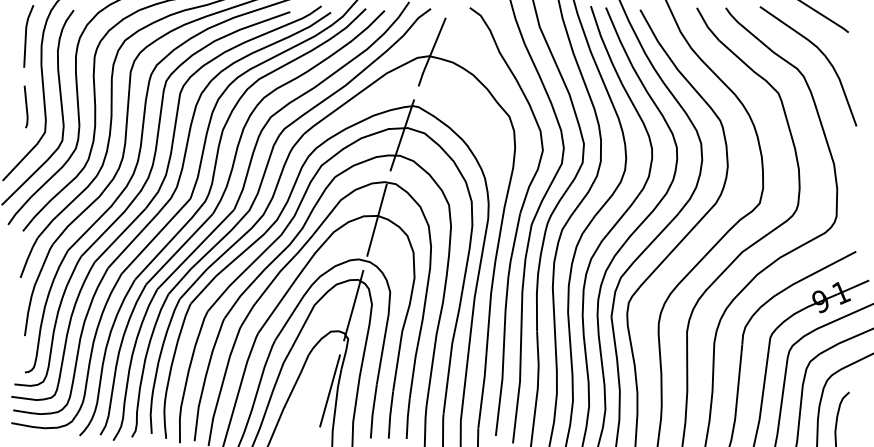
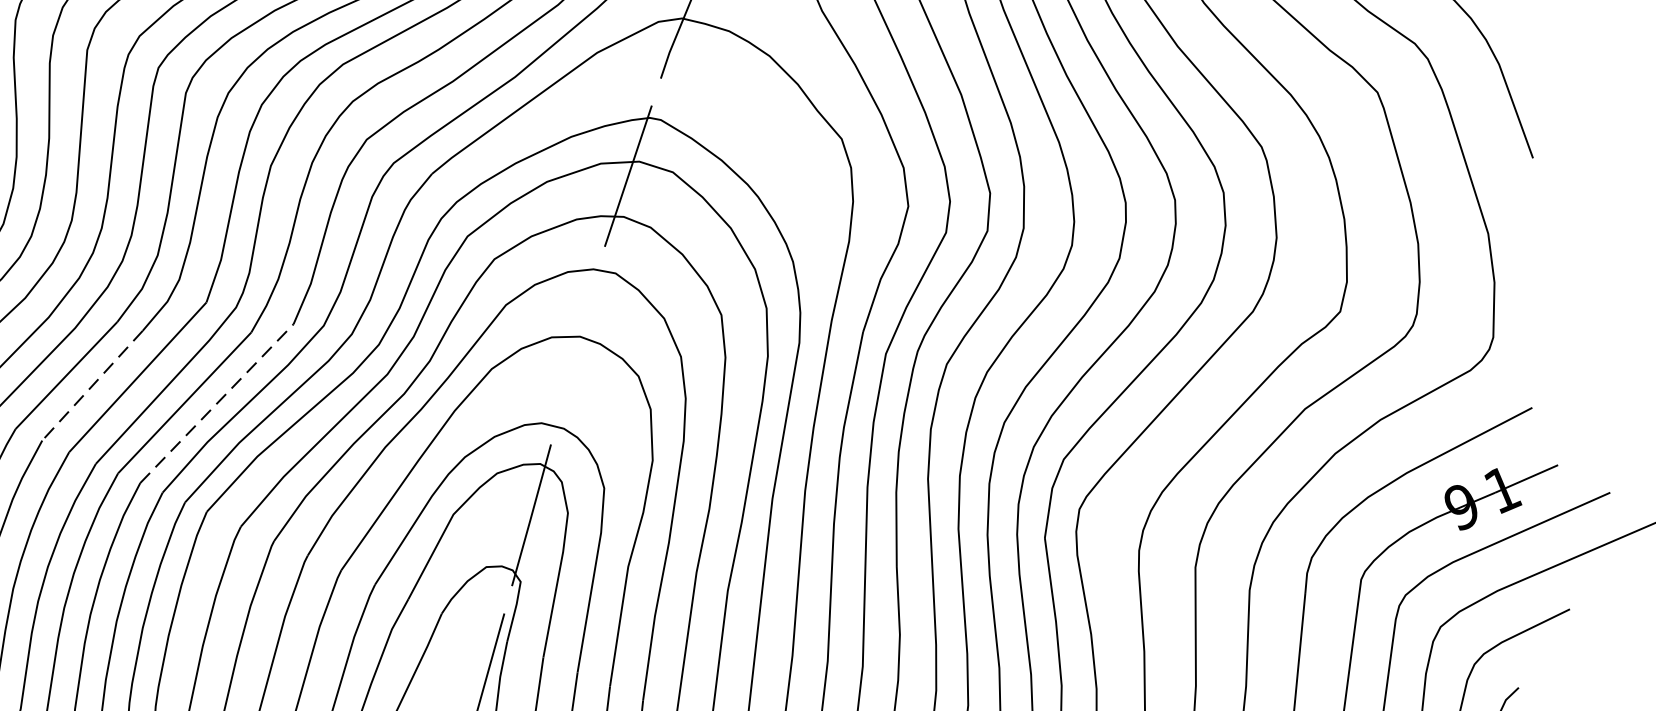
line: (376, 219) -> (576, 343), removed
line: (132, 240) -> (90, 385), solid -> dashed
line: (196, 249) -> (218, 403), solid -> dashed

